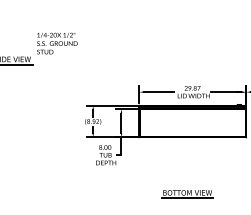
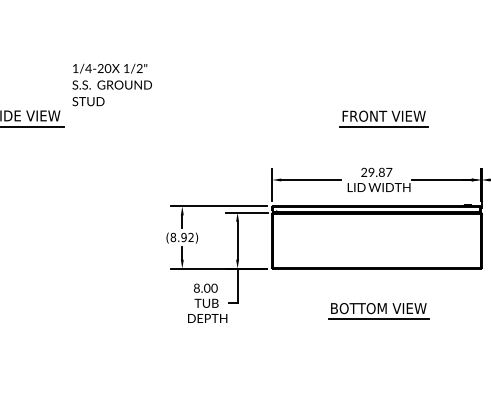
part: (196, 60) -> (384, 118), added
part: (187, 194) -> (378, 311), moved

